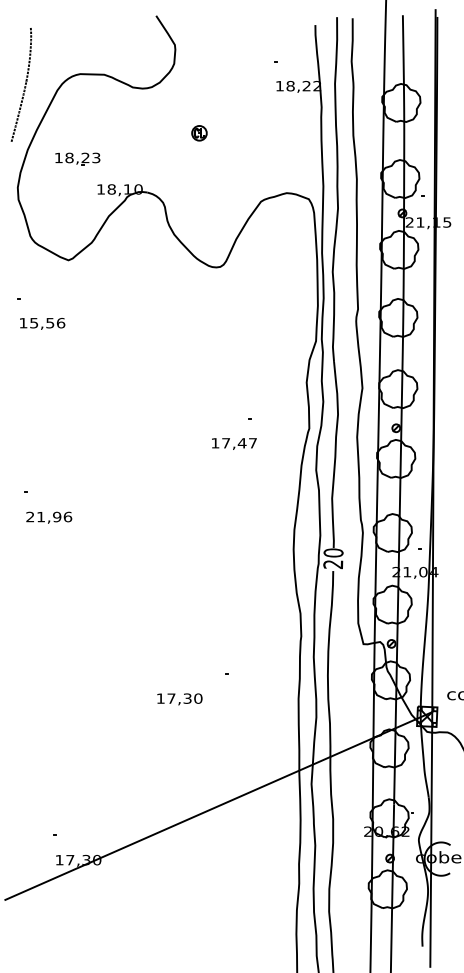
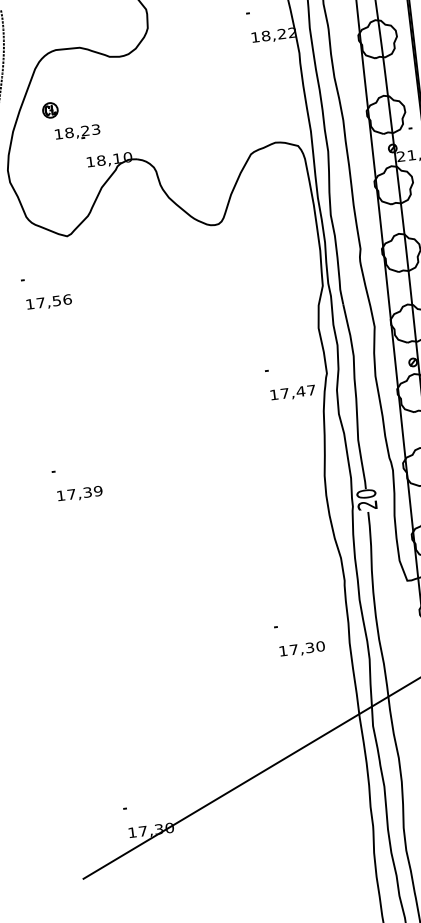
part: (199, 133) -> (50, 110), moved
part: (77, 158) -> (77, 132), moved
text: (34, 323) -> (41, 303), 15,56 -> 17,56
text: (234, 443) -> (293, 392), moved
text: (49, 516) -> (79, 492), 21,96 -> 17,39
text: (179, 699) -> (302, 649), moved

